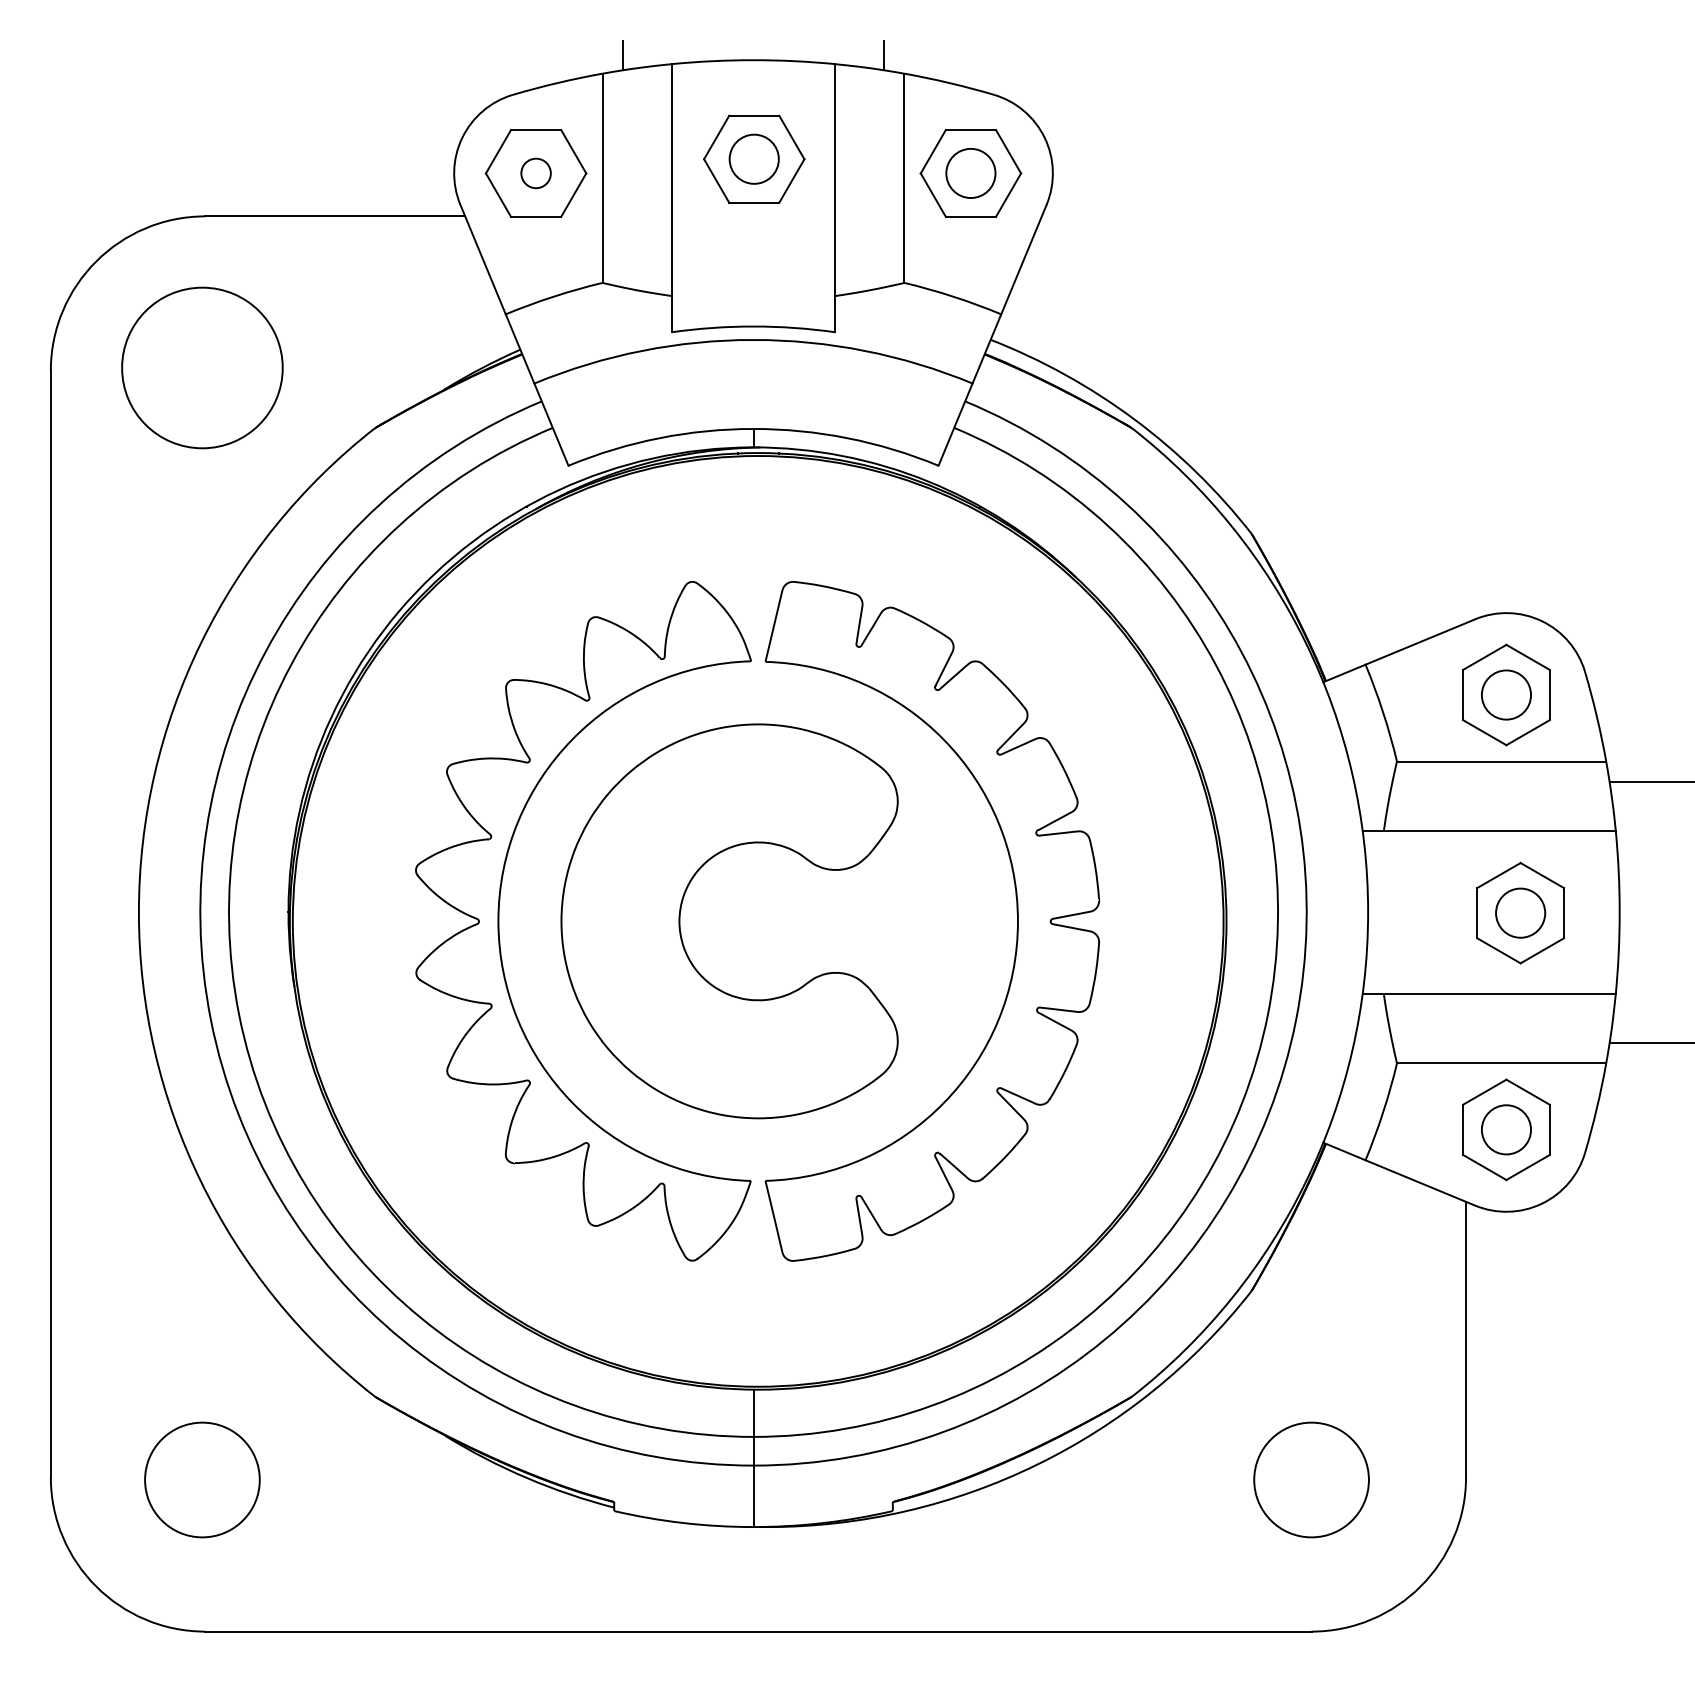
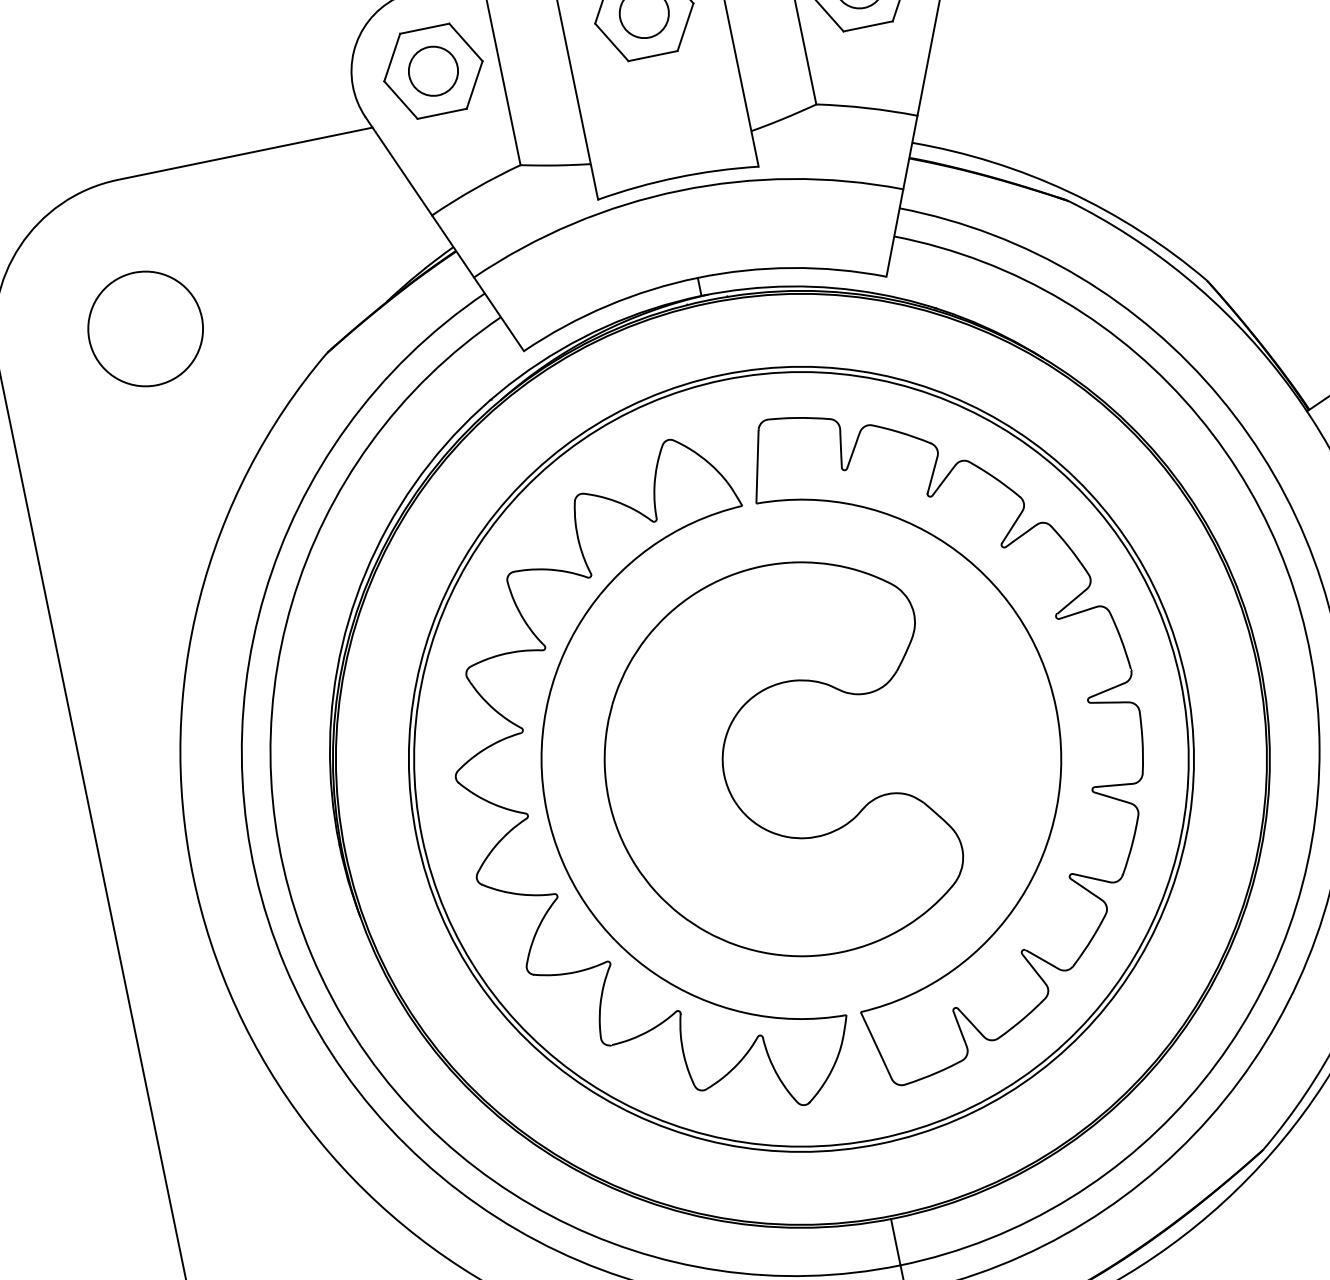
circle: (535, 173) -> (432, 71), size x1.67
circle: (202, 367) -> (145, 328), size x0.71
part: (757, 921) -> (800, 759), added

